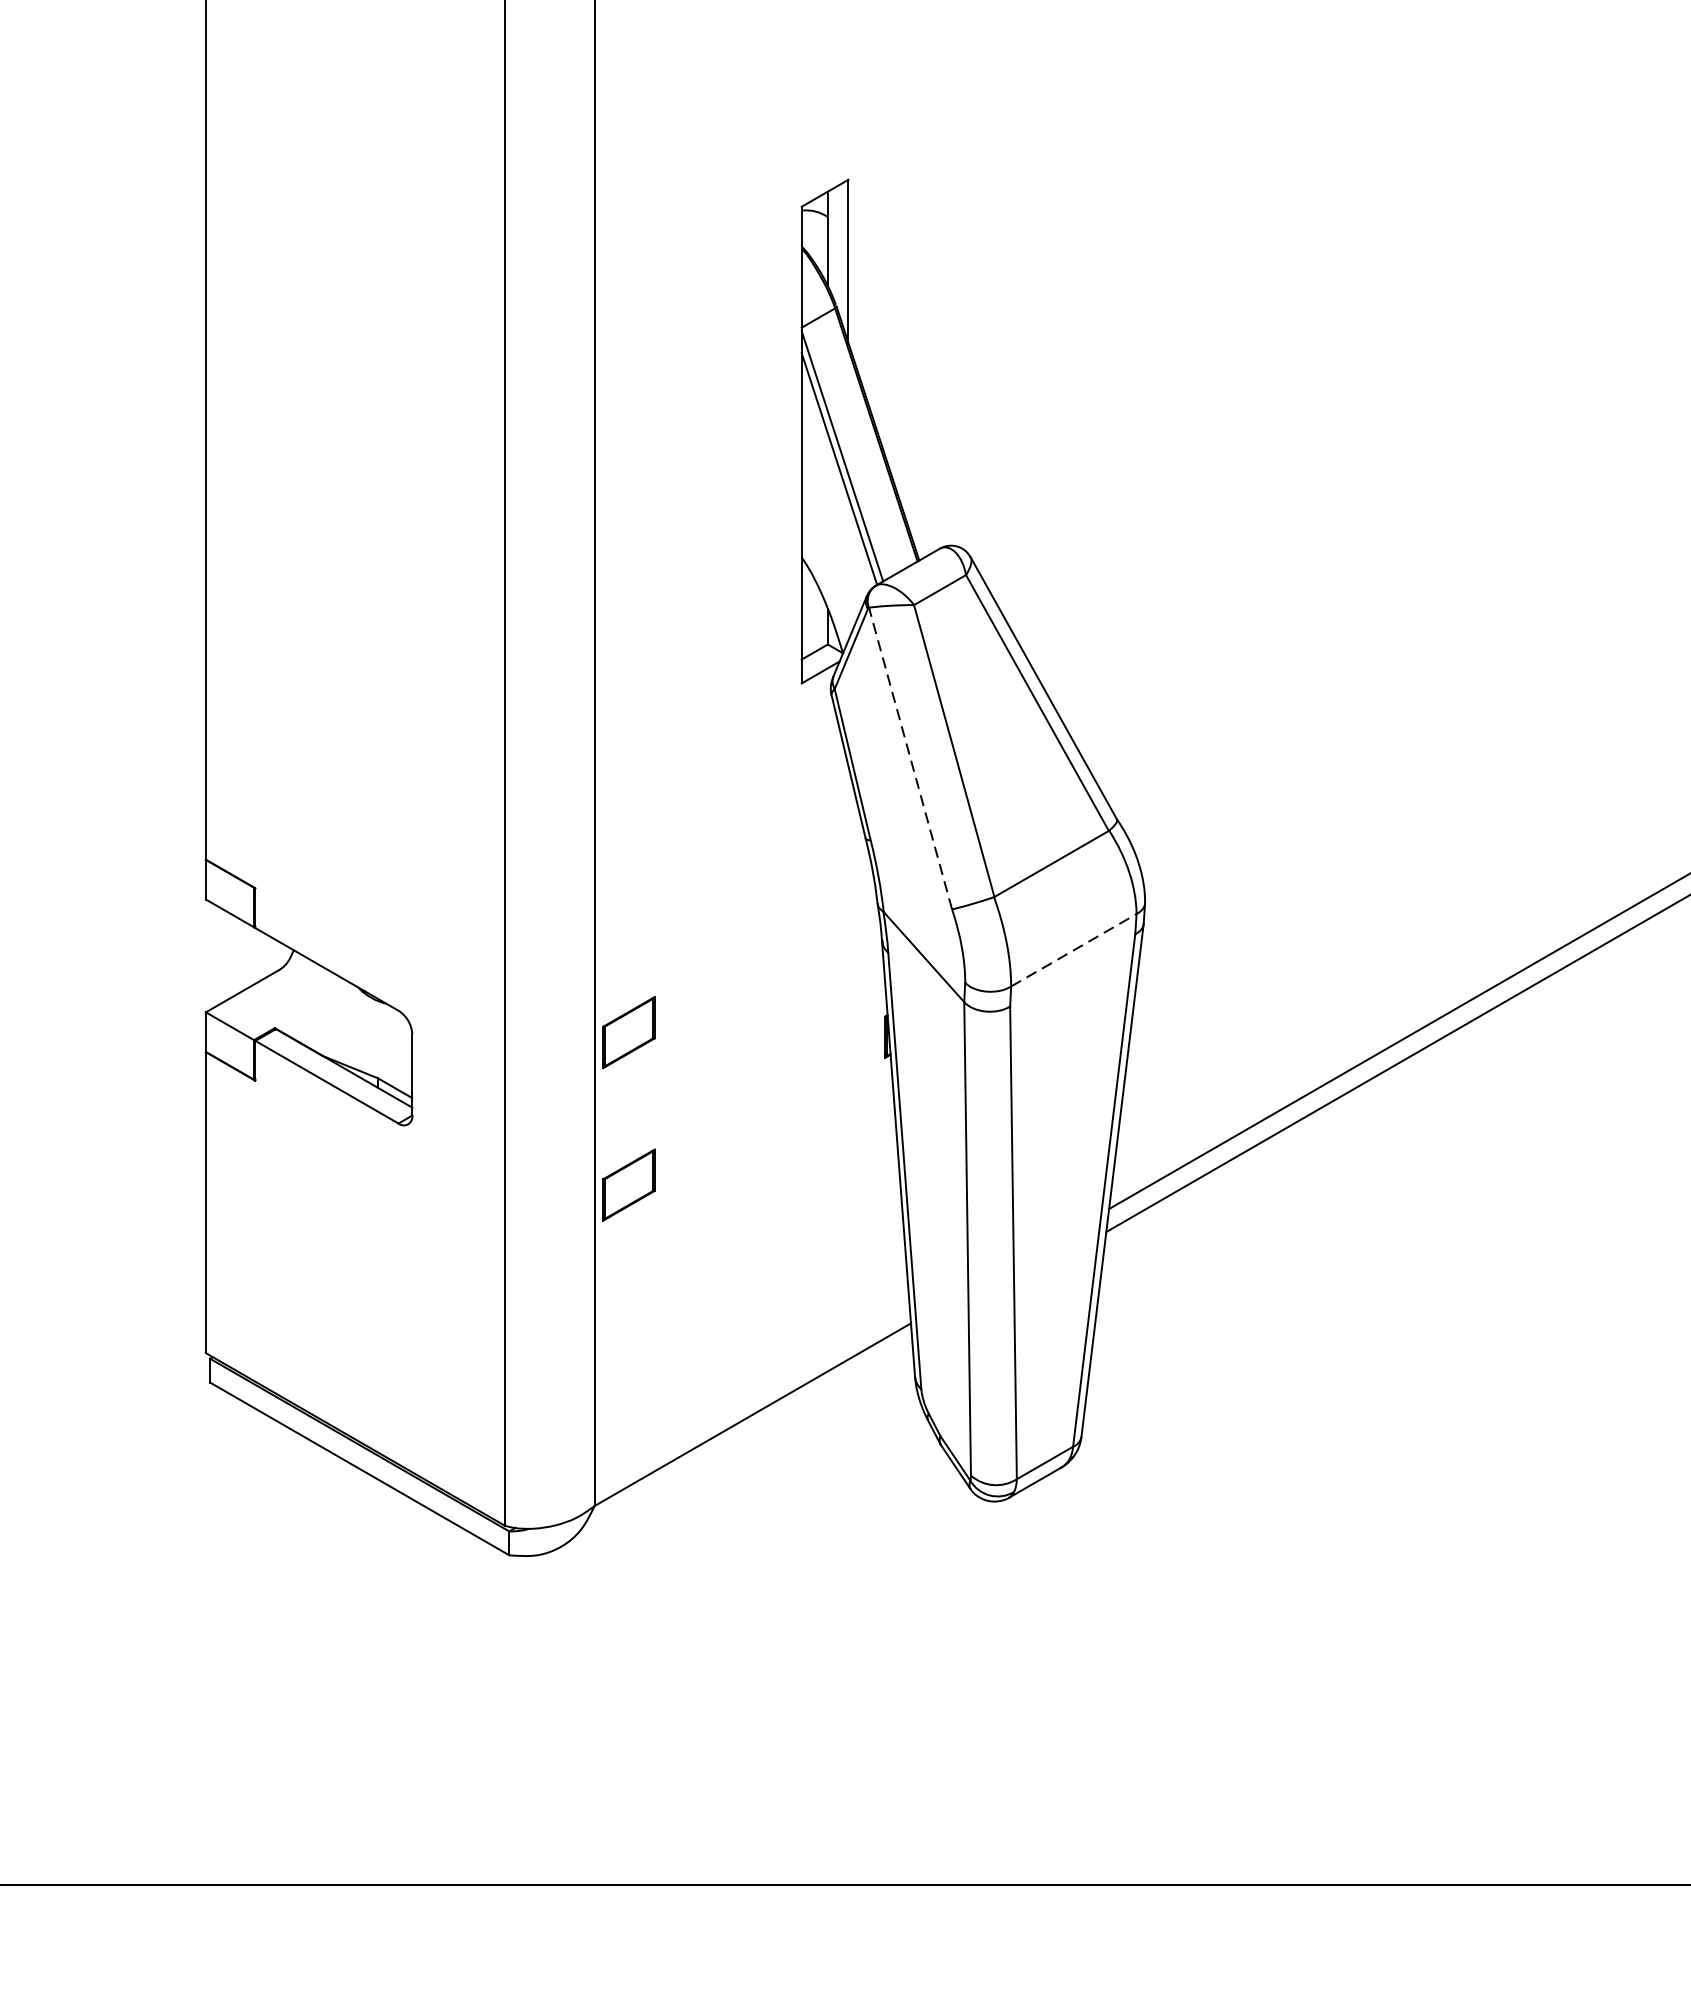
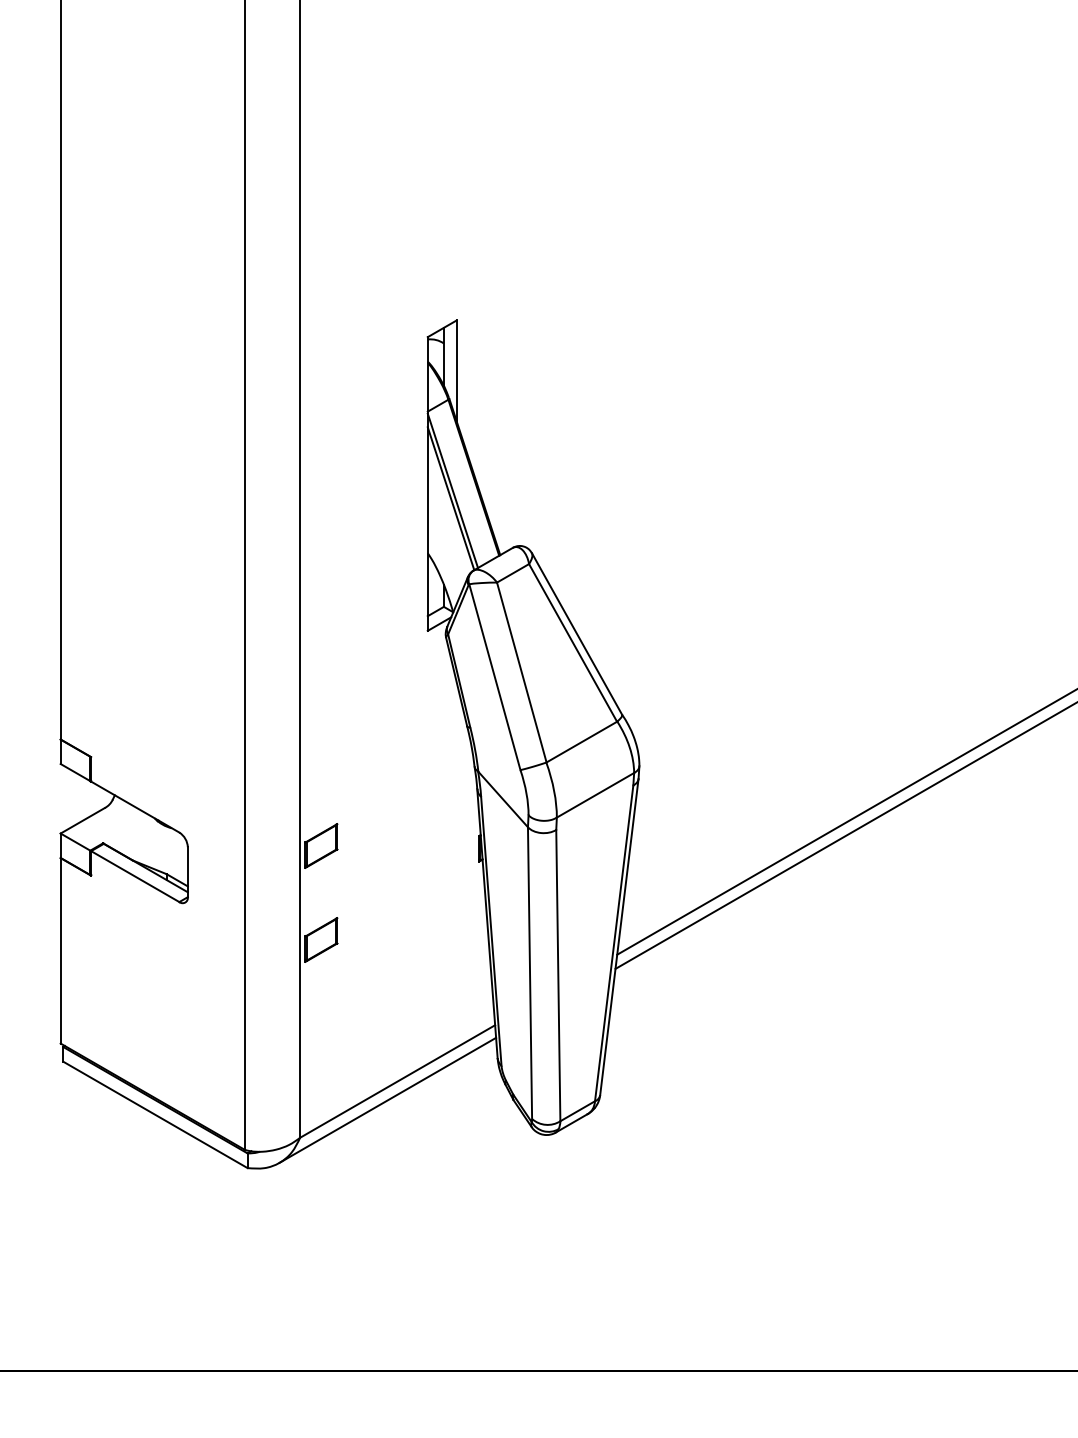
line: (909, 757) -> (494, 676), dashed -> solid
line: (1073, 950) -> (595, 795), dashed -> solid
line: (736, 1443) -> (387, 1099), added

